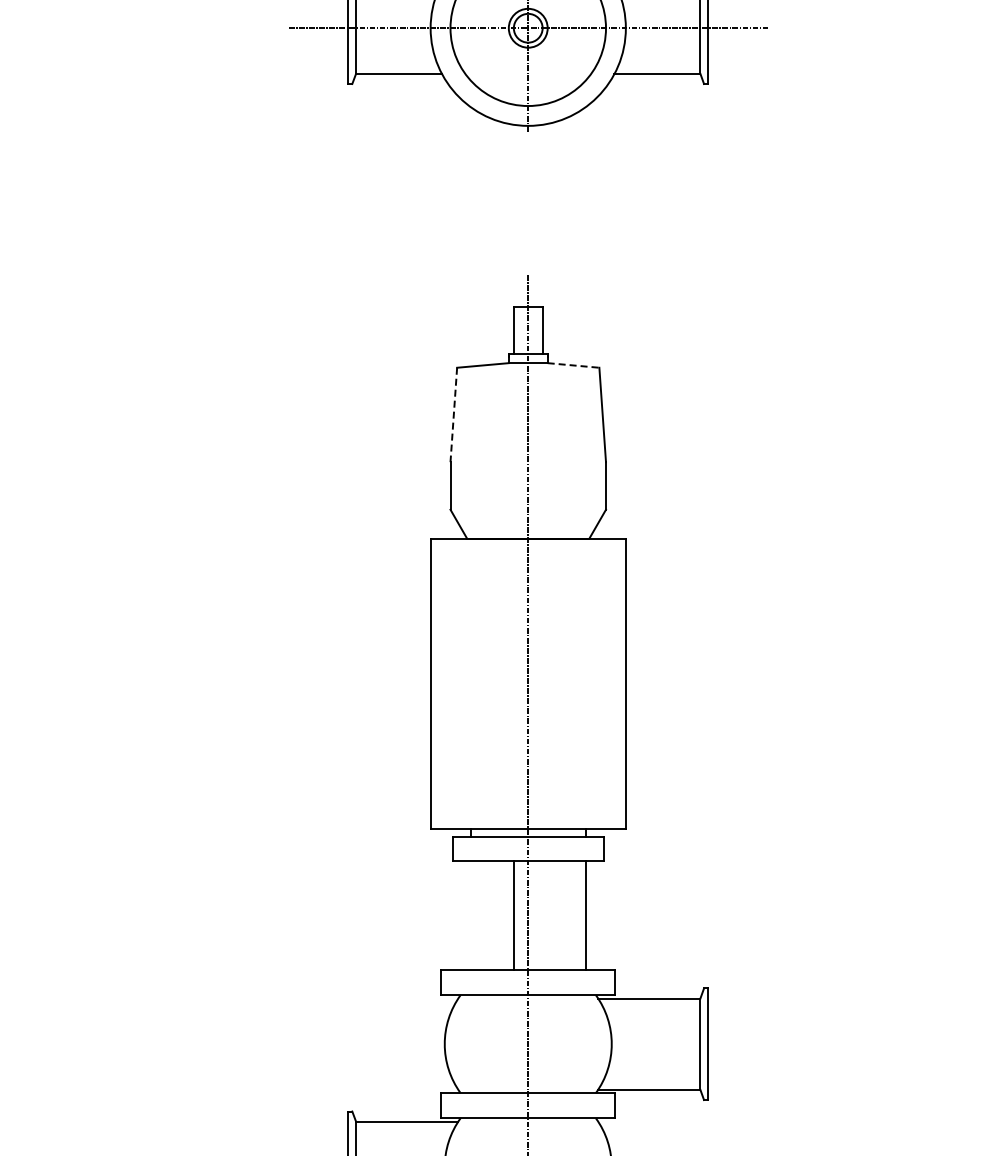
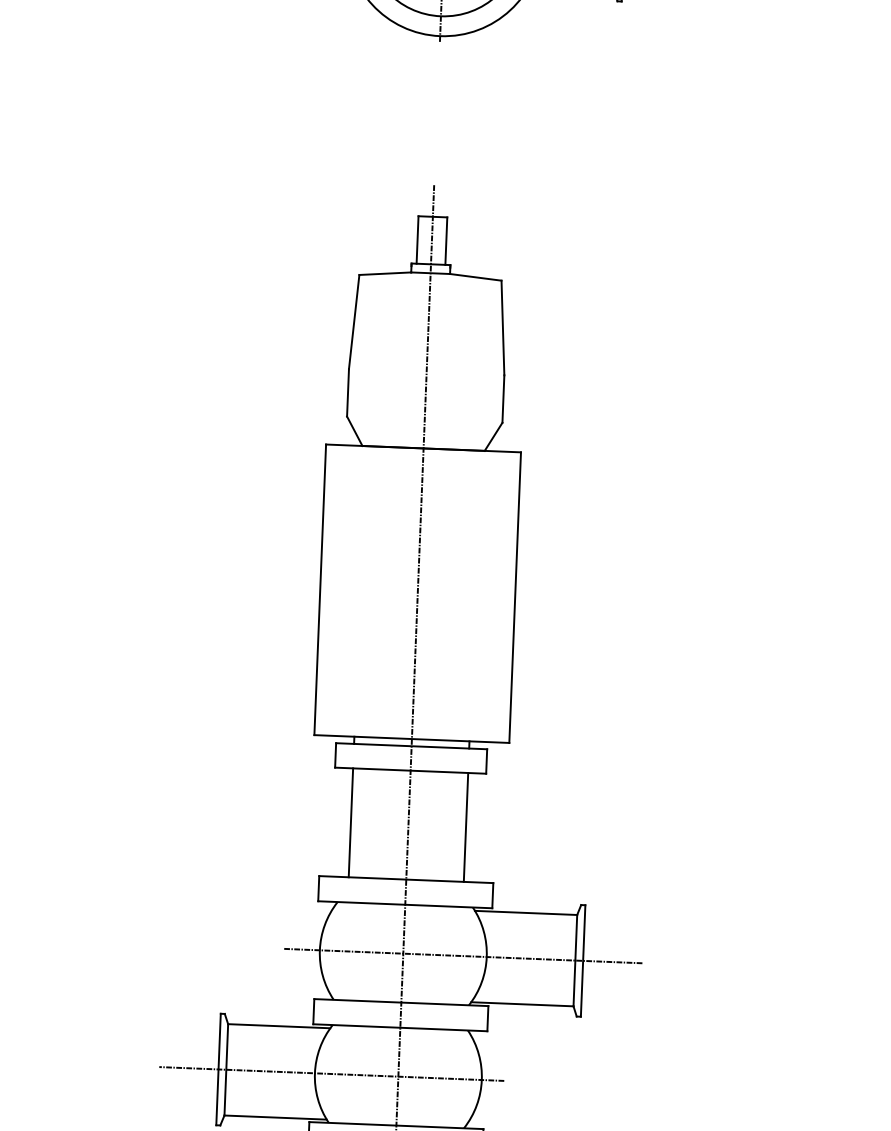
line: (573, 365) -> (475, 277), dashed -> solid
line: (453, 415) -> (353, 322), dashed -> solid
line: (513, 915) -> (350, 822), moved
line: (587, 1044) -> (462, 956), added

